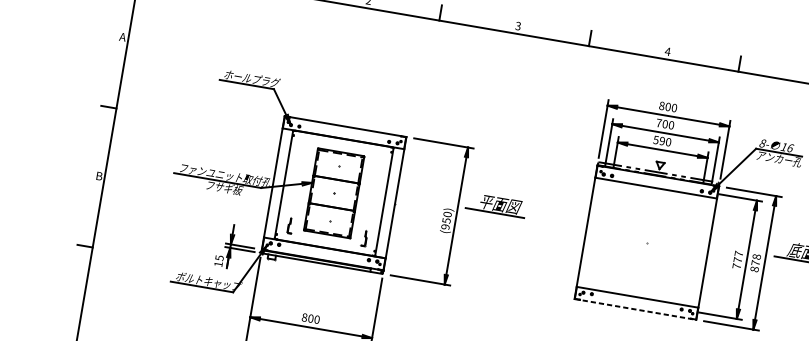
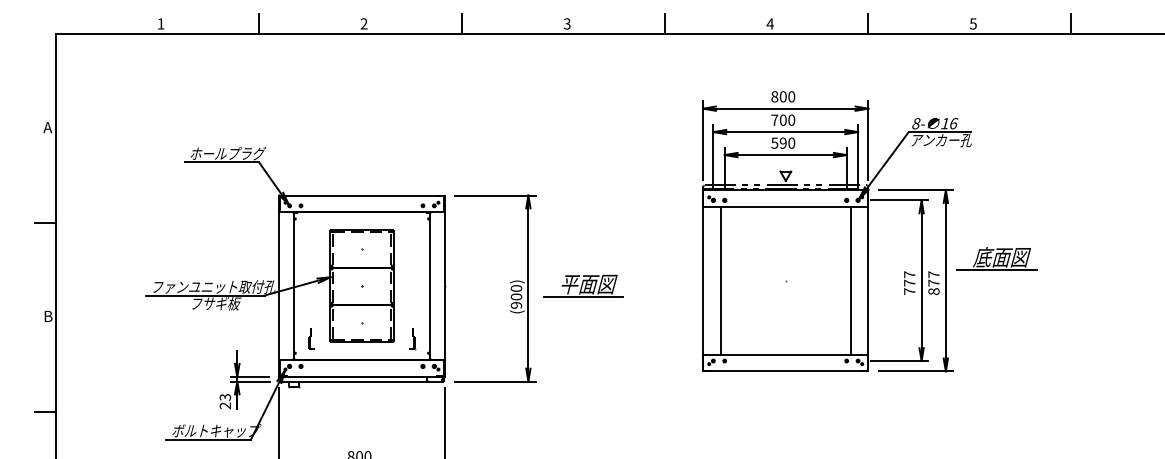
part: (496, 204) -> (583, 285), moved
text: (446, 220) -> (516, 296), (950) -> (900)
line: (598, 234) -> (720, 280), added
line: (694, 250) -> (850, 280), added
text: (756, 256) -> (933, 274), 878 -> 877
text: (218, 261) -> (224, 401), 15 -> 23
line: (635, 309) -> (785, 371), dashed -> solid

